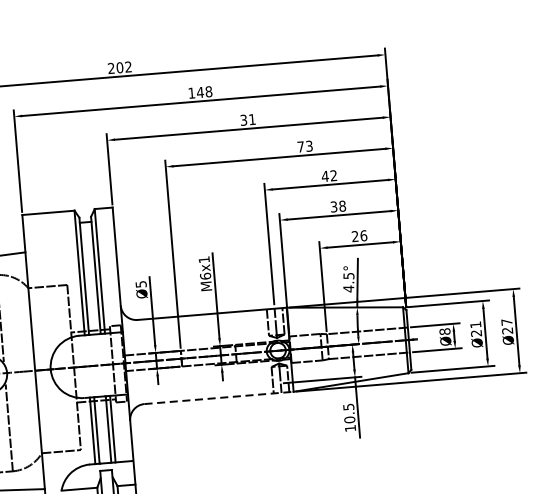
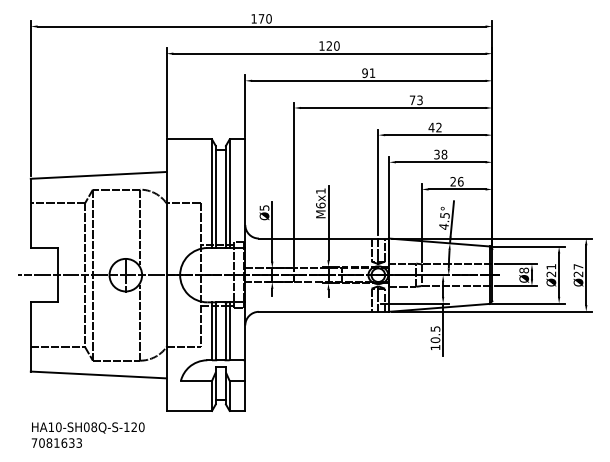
text: (119, 67) -> (261, 18), 202 -> 170
text: (203, 91) -> (332, 45), 148 -> 120
text: (243, 119) -> (364, 72), 31 -> 91
line: (218, 397) -> (323, 311), dashed -> solid

